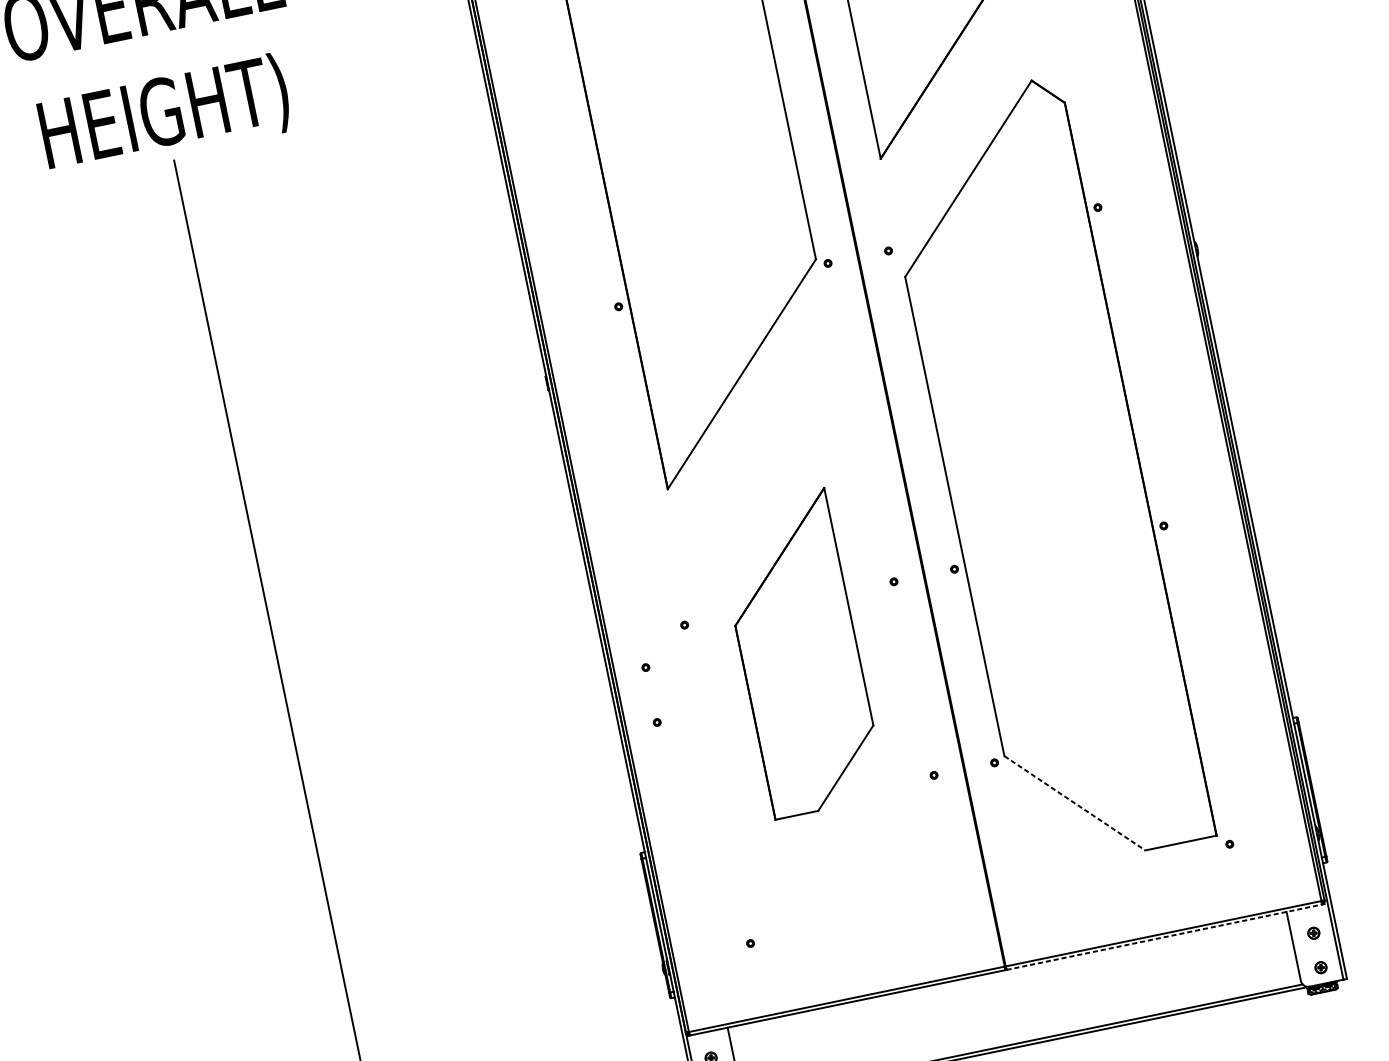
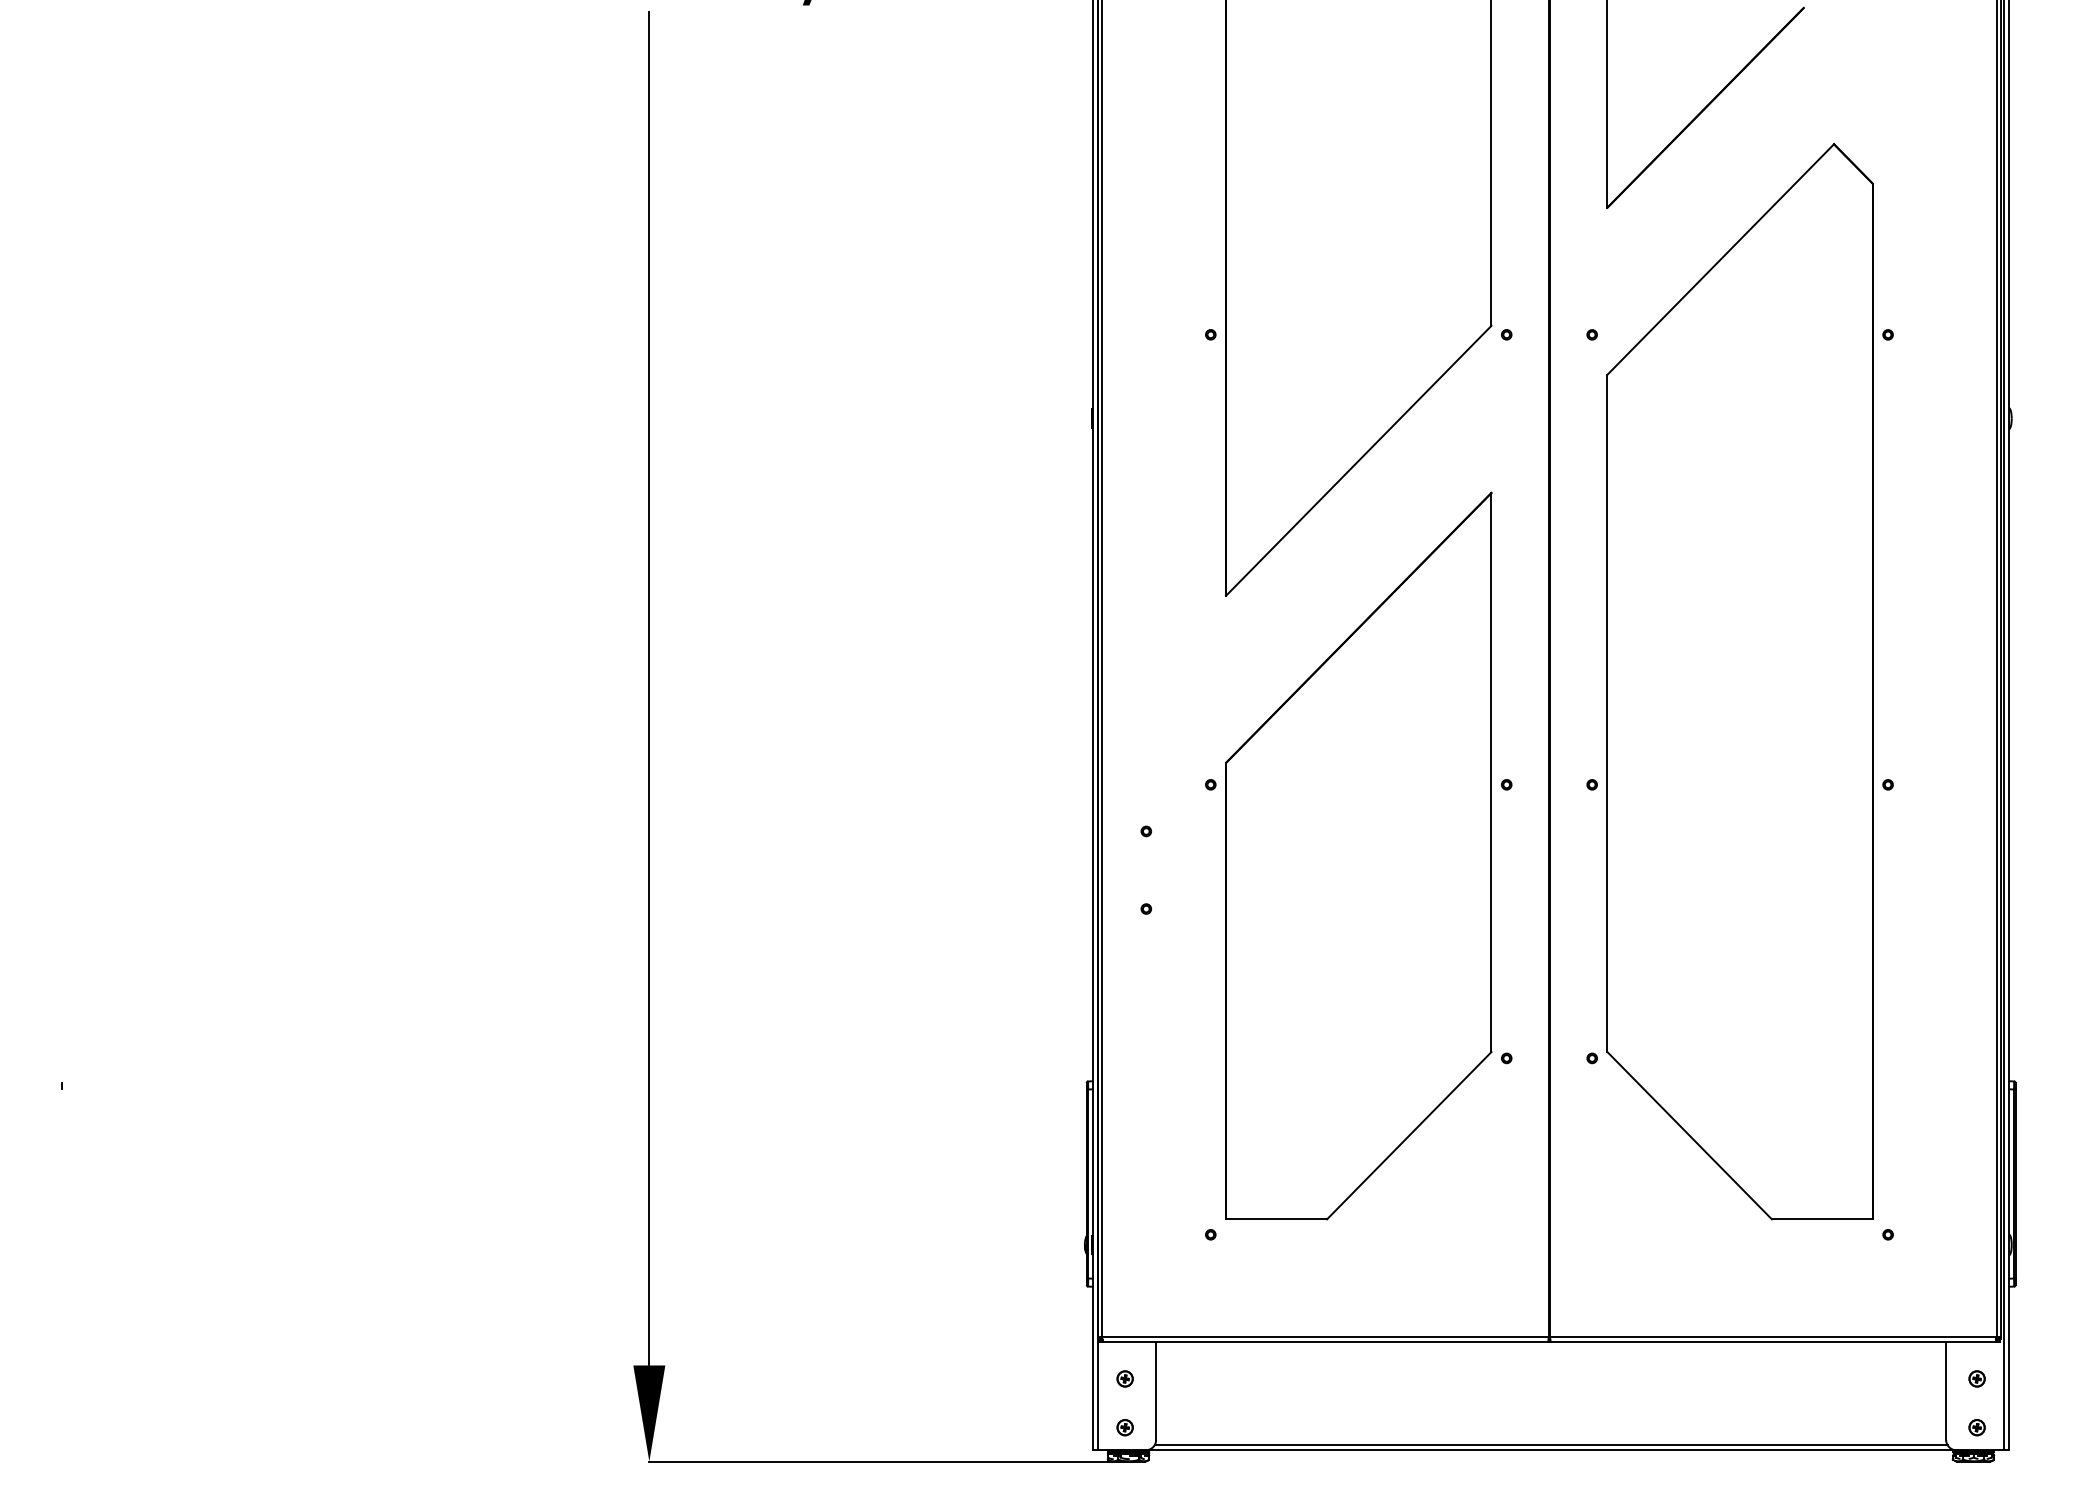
part: (799, 653) -> (1358, 855), size x1.67
line: (1075, 803) -> (1690, 1136), dashed -> solid
line: (1164, 937) -> (1773, 1342), dashed -> solid

